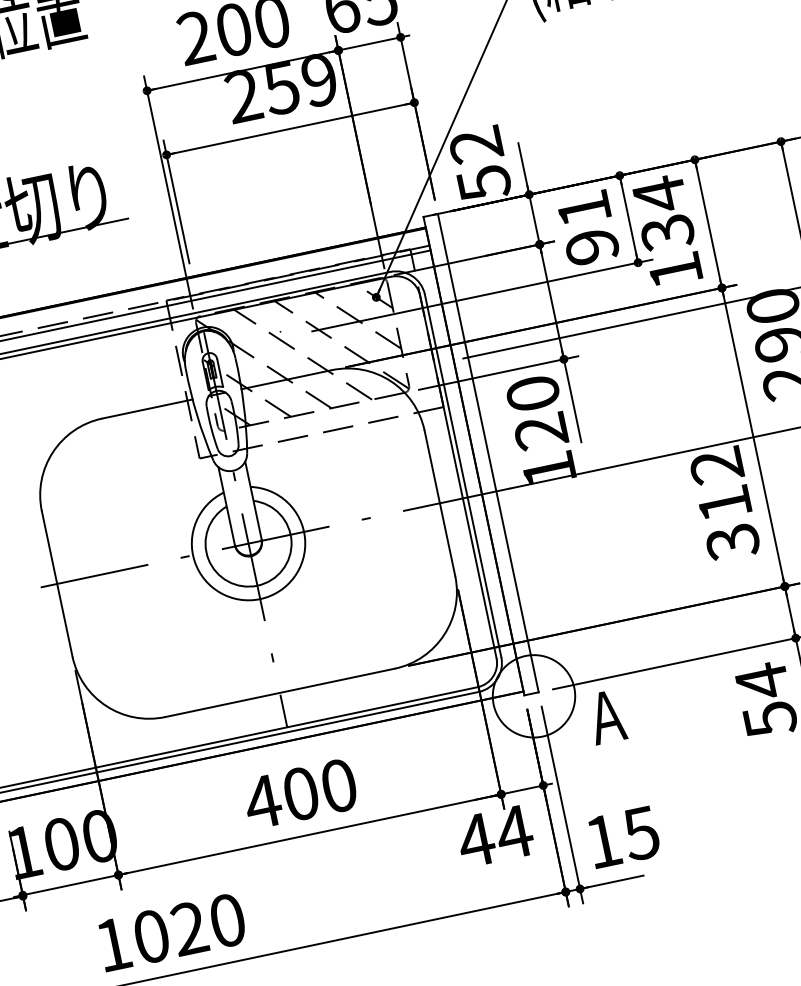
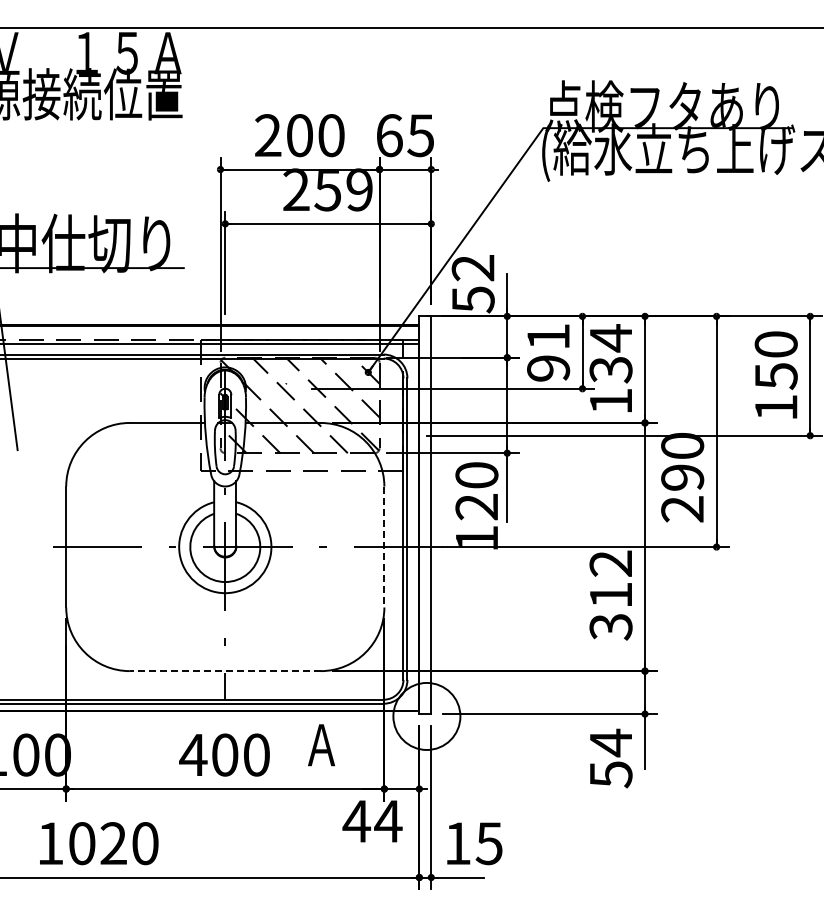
line: (440, 503) -> (384, 547), solid -> dashed
line: (279, 693) -> (224, 671), solid -> dashed
text: (607, 717) -> (321, 745), moved

